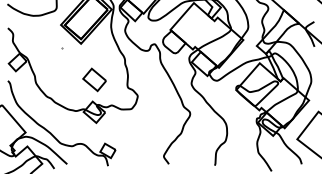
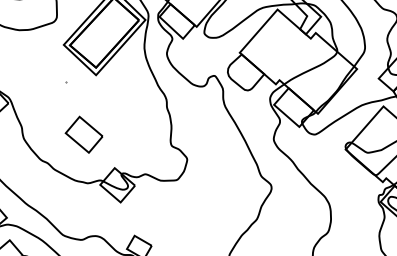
part: (94, 79) -> (83, 134), moved

